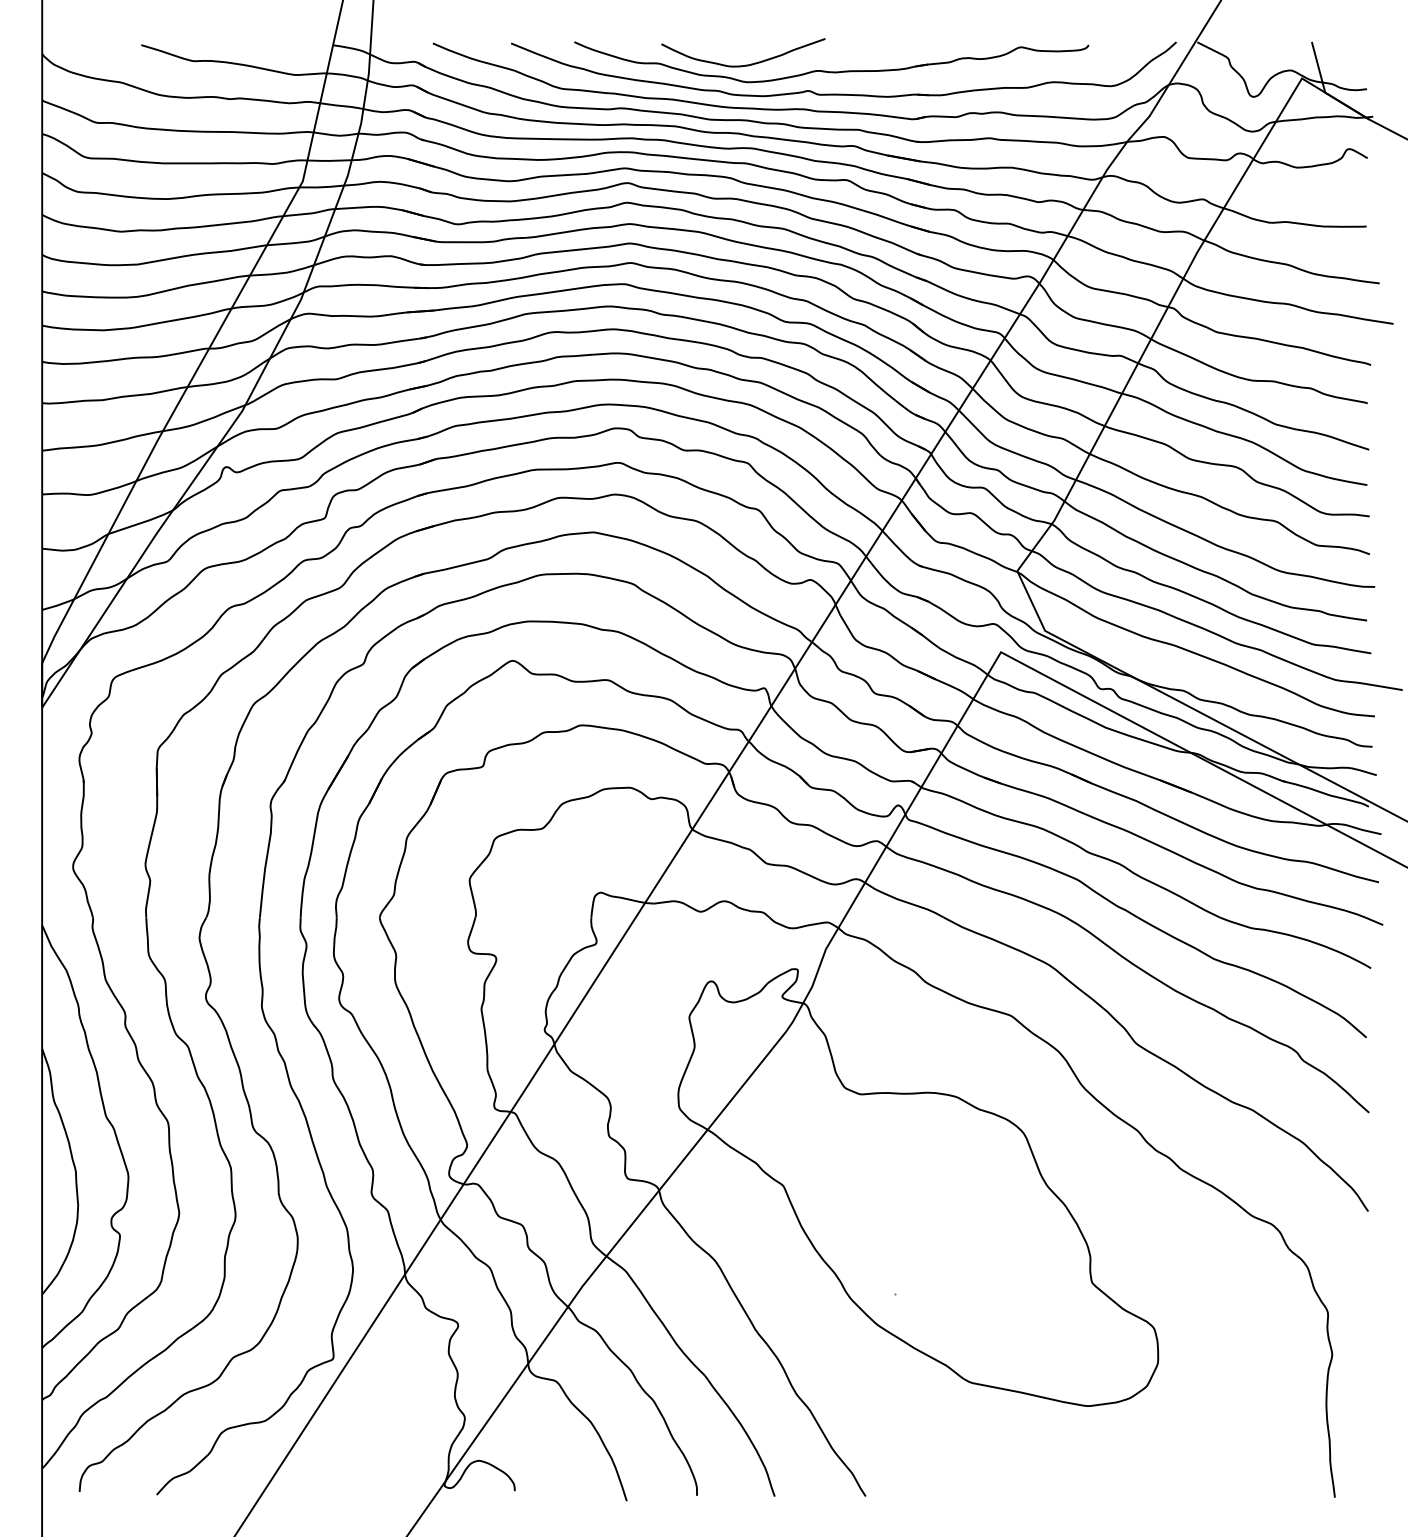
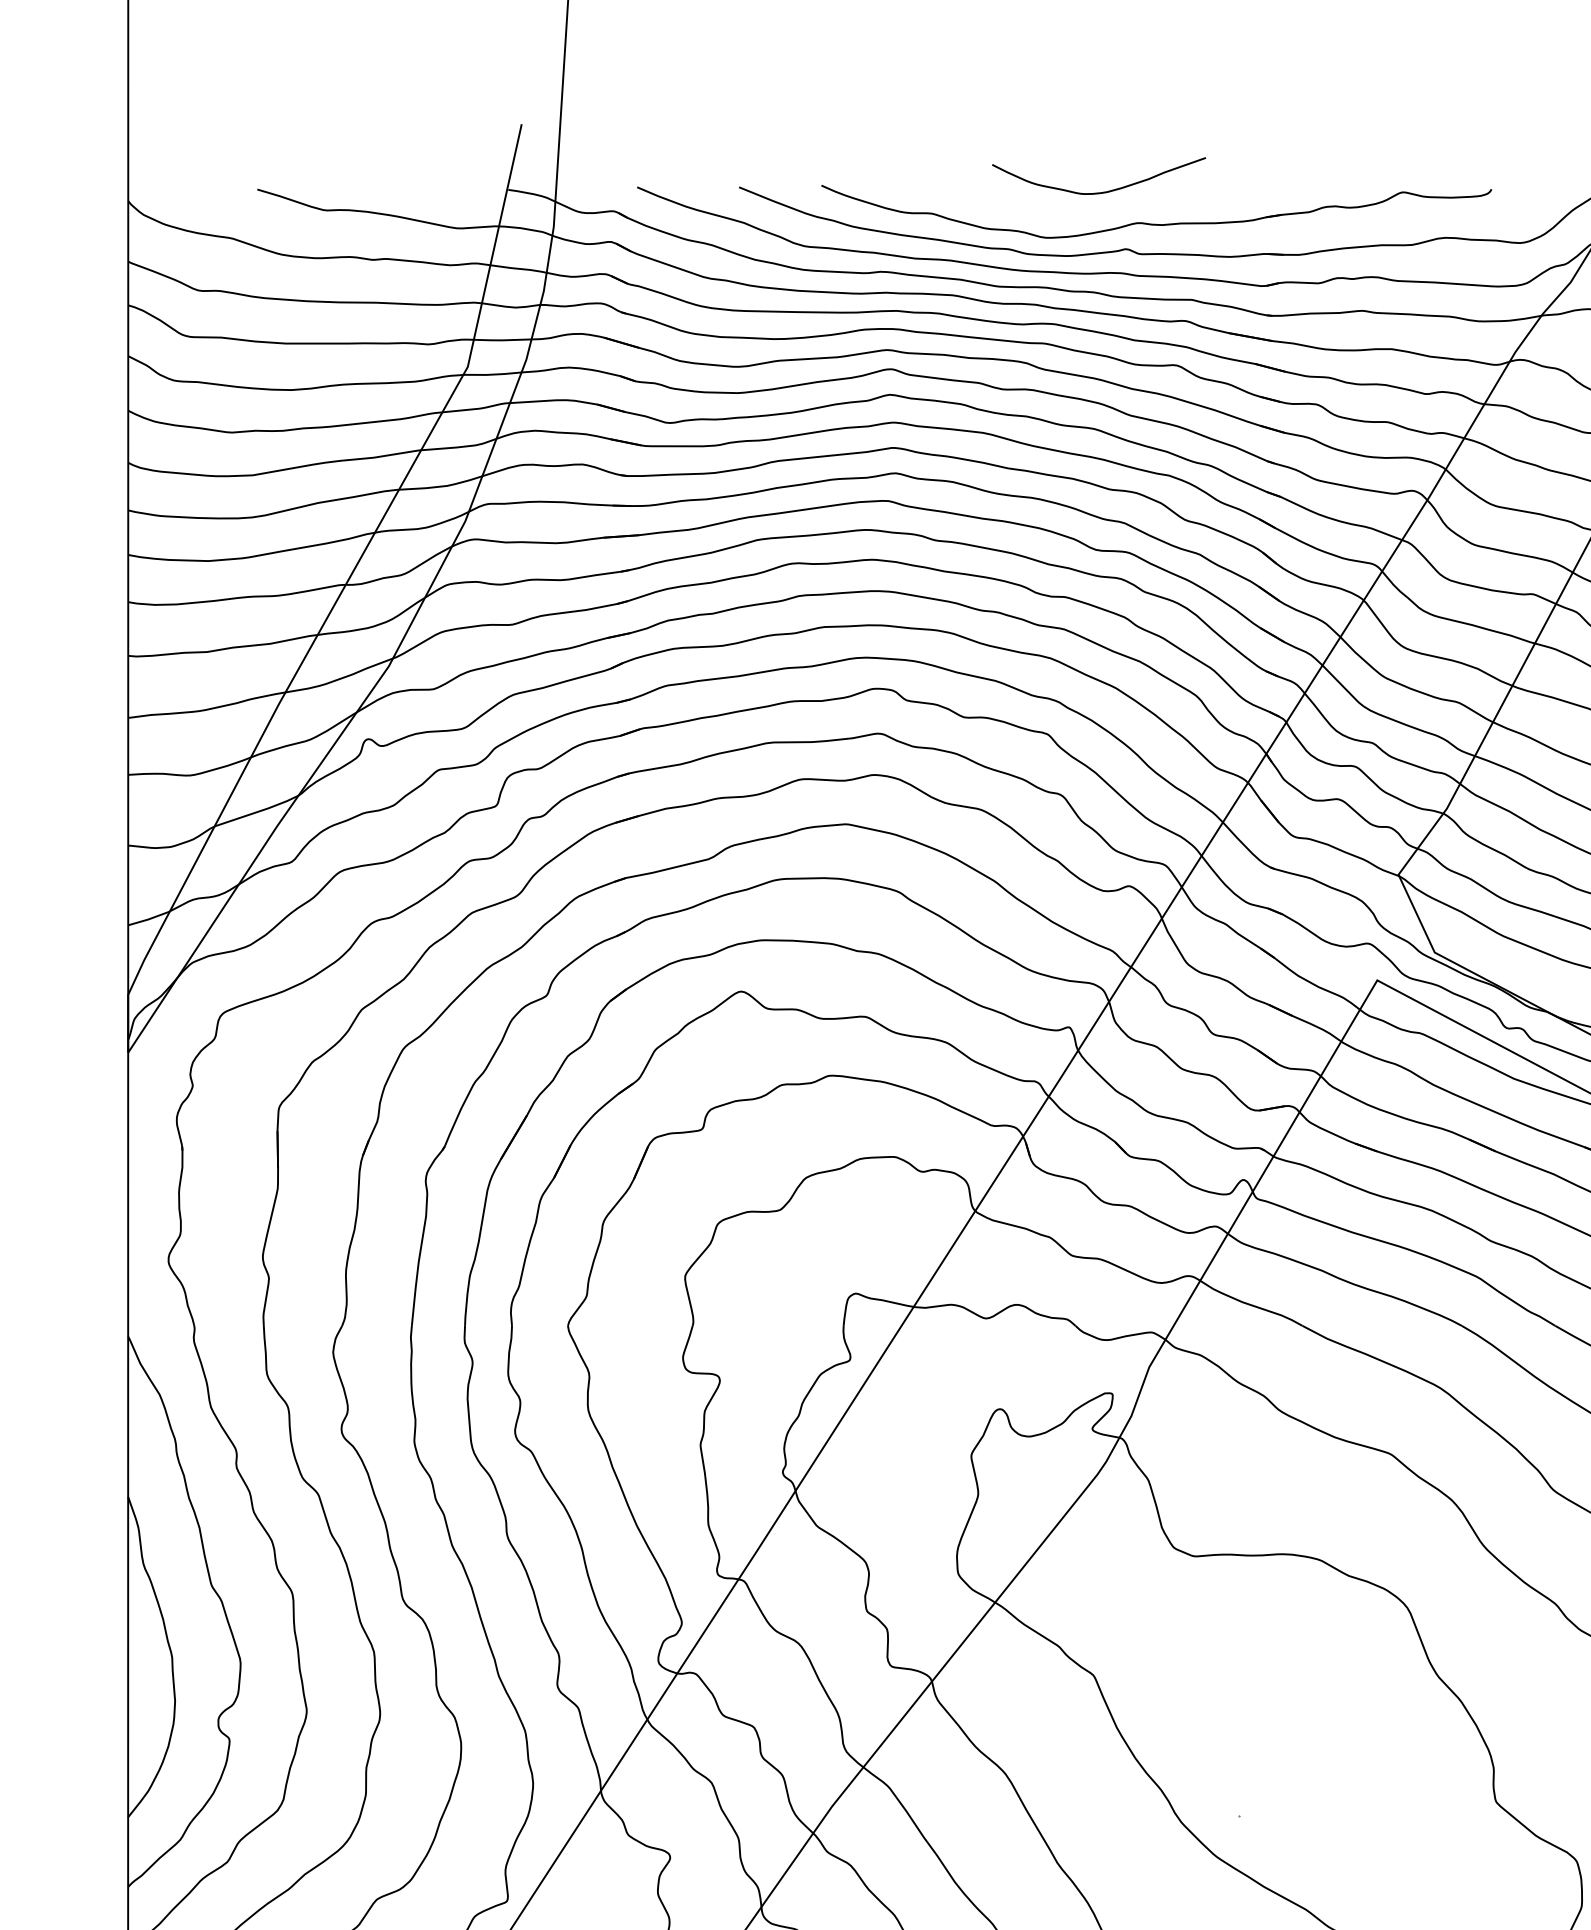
curve: (745, 64) -> (1101, 191), moved

